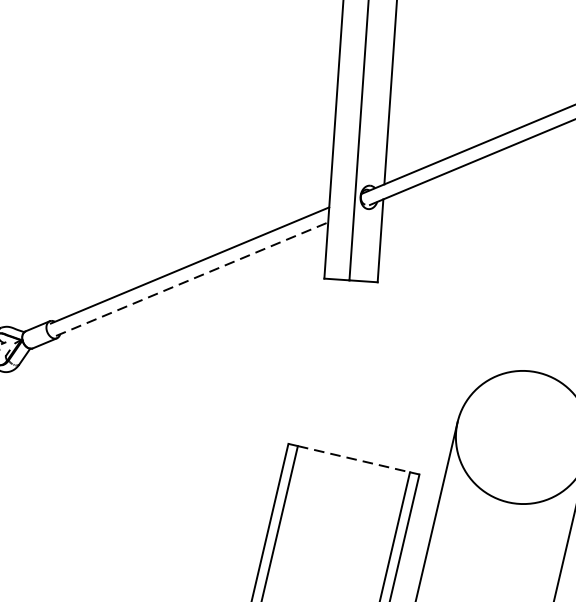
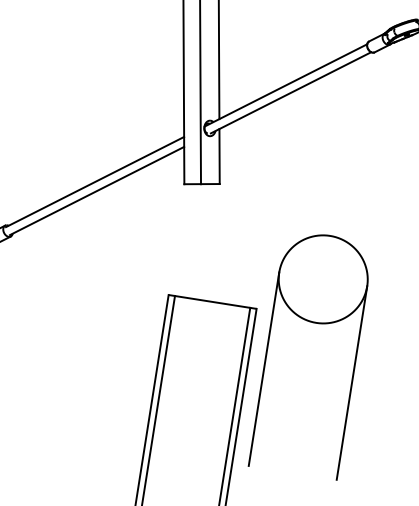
line: (192, 279) -> (97, 191), dashed -> solid
line: (355, 460) -> (213, 302), dashed -> solid

